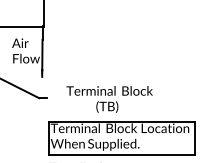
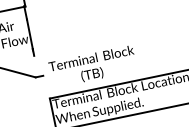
text: (109, 99) -> (92, 66), moved

